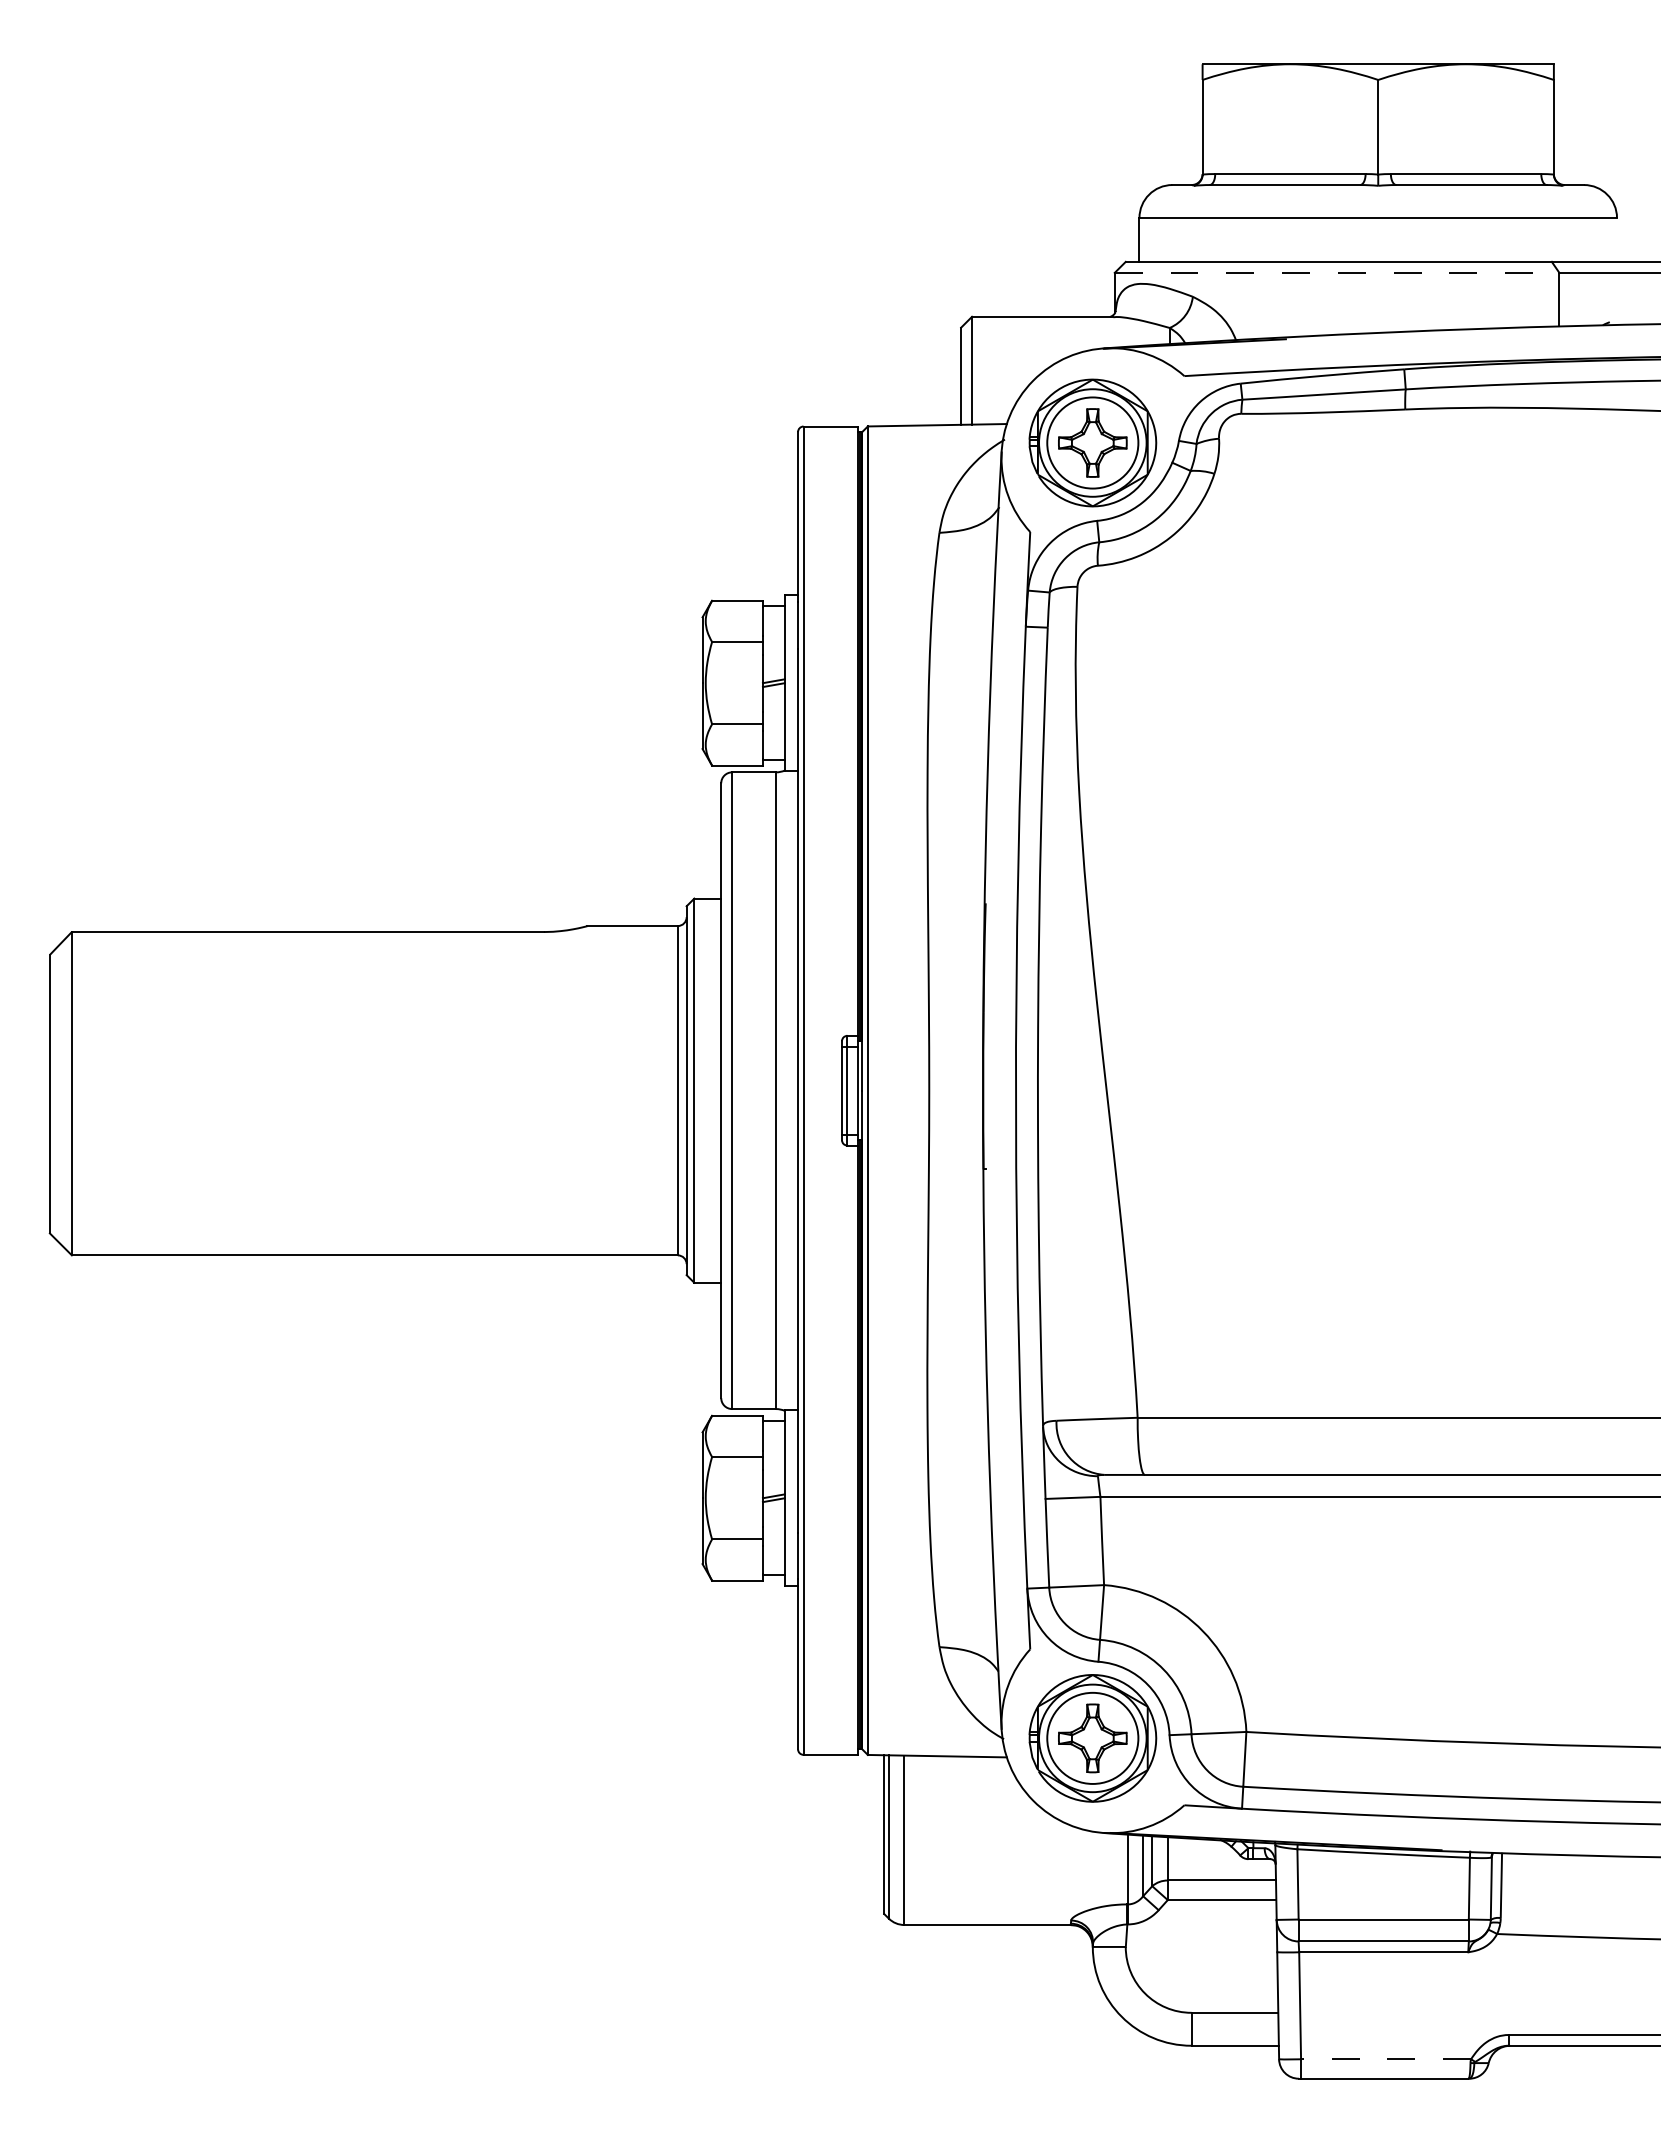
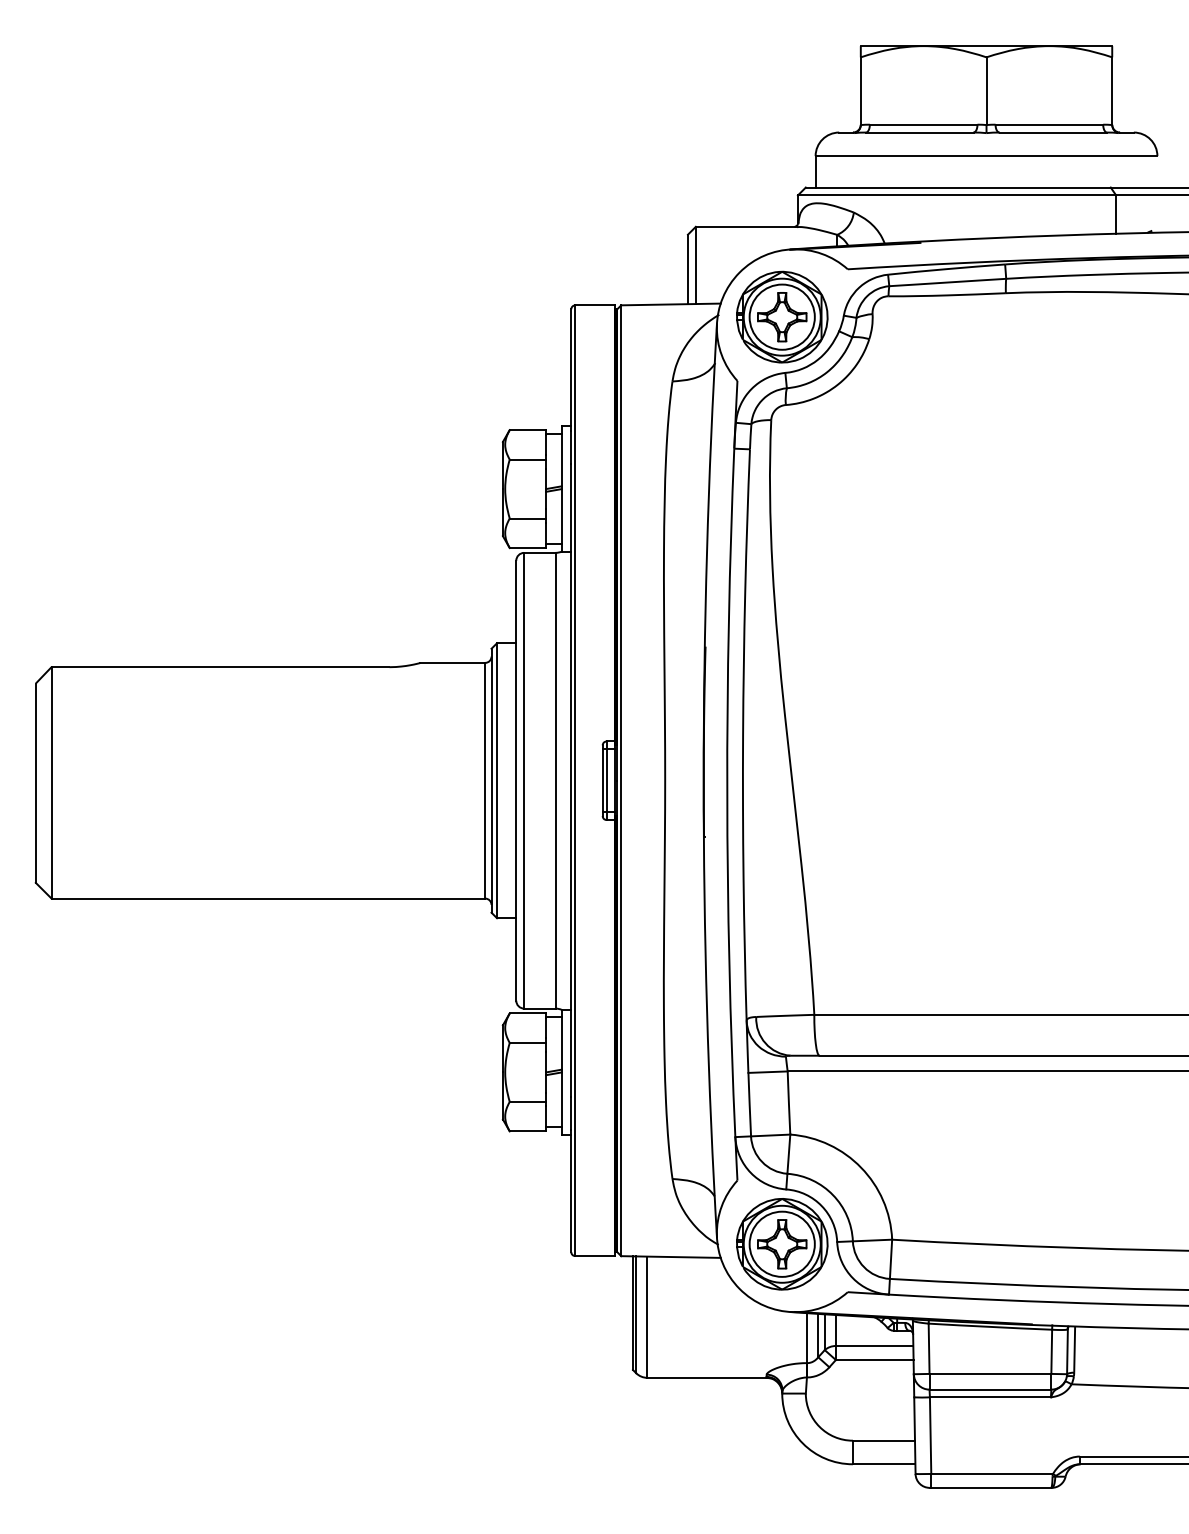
line: (1337, 272) -> (957, 195), dashed -> solid
line: (1385, 2059) -> (991, 1474), dashed -> solid

